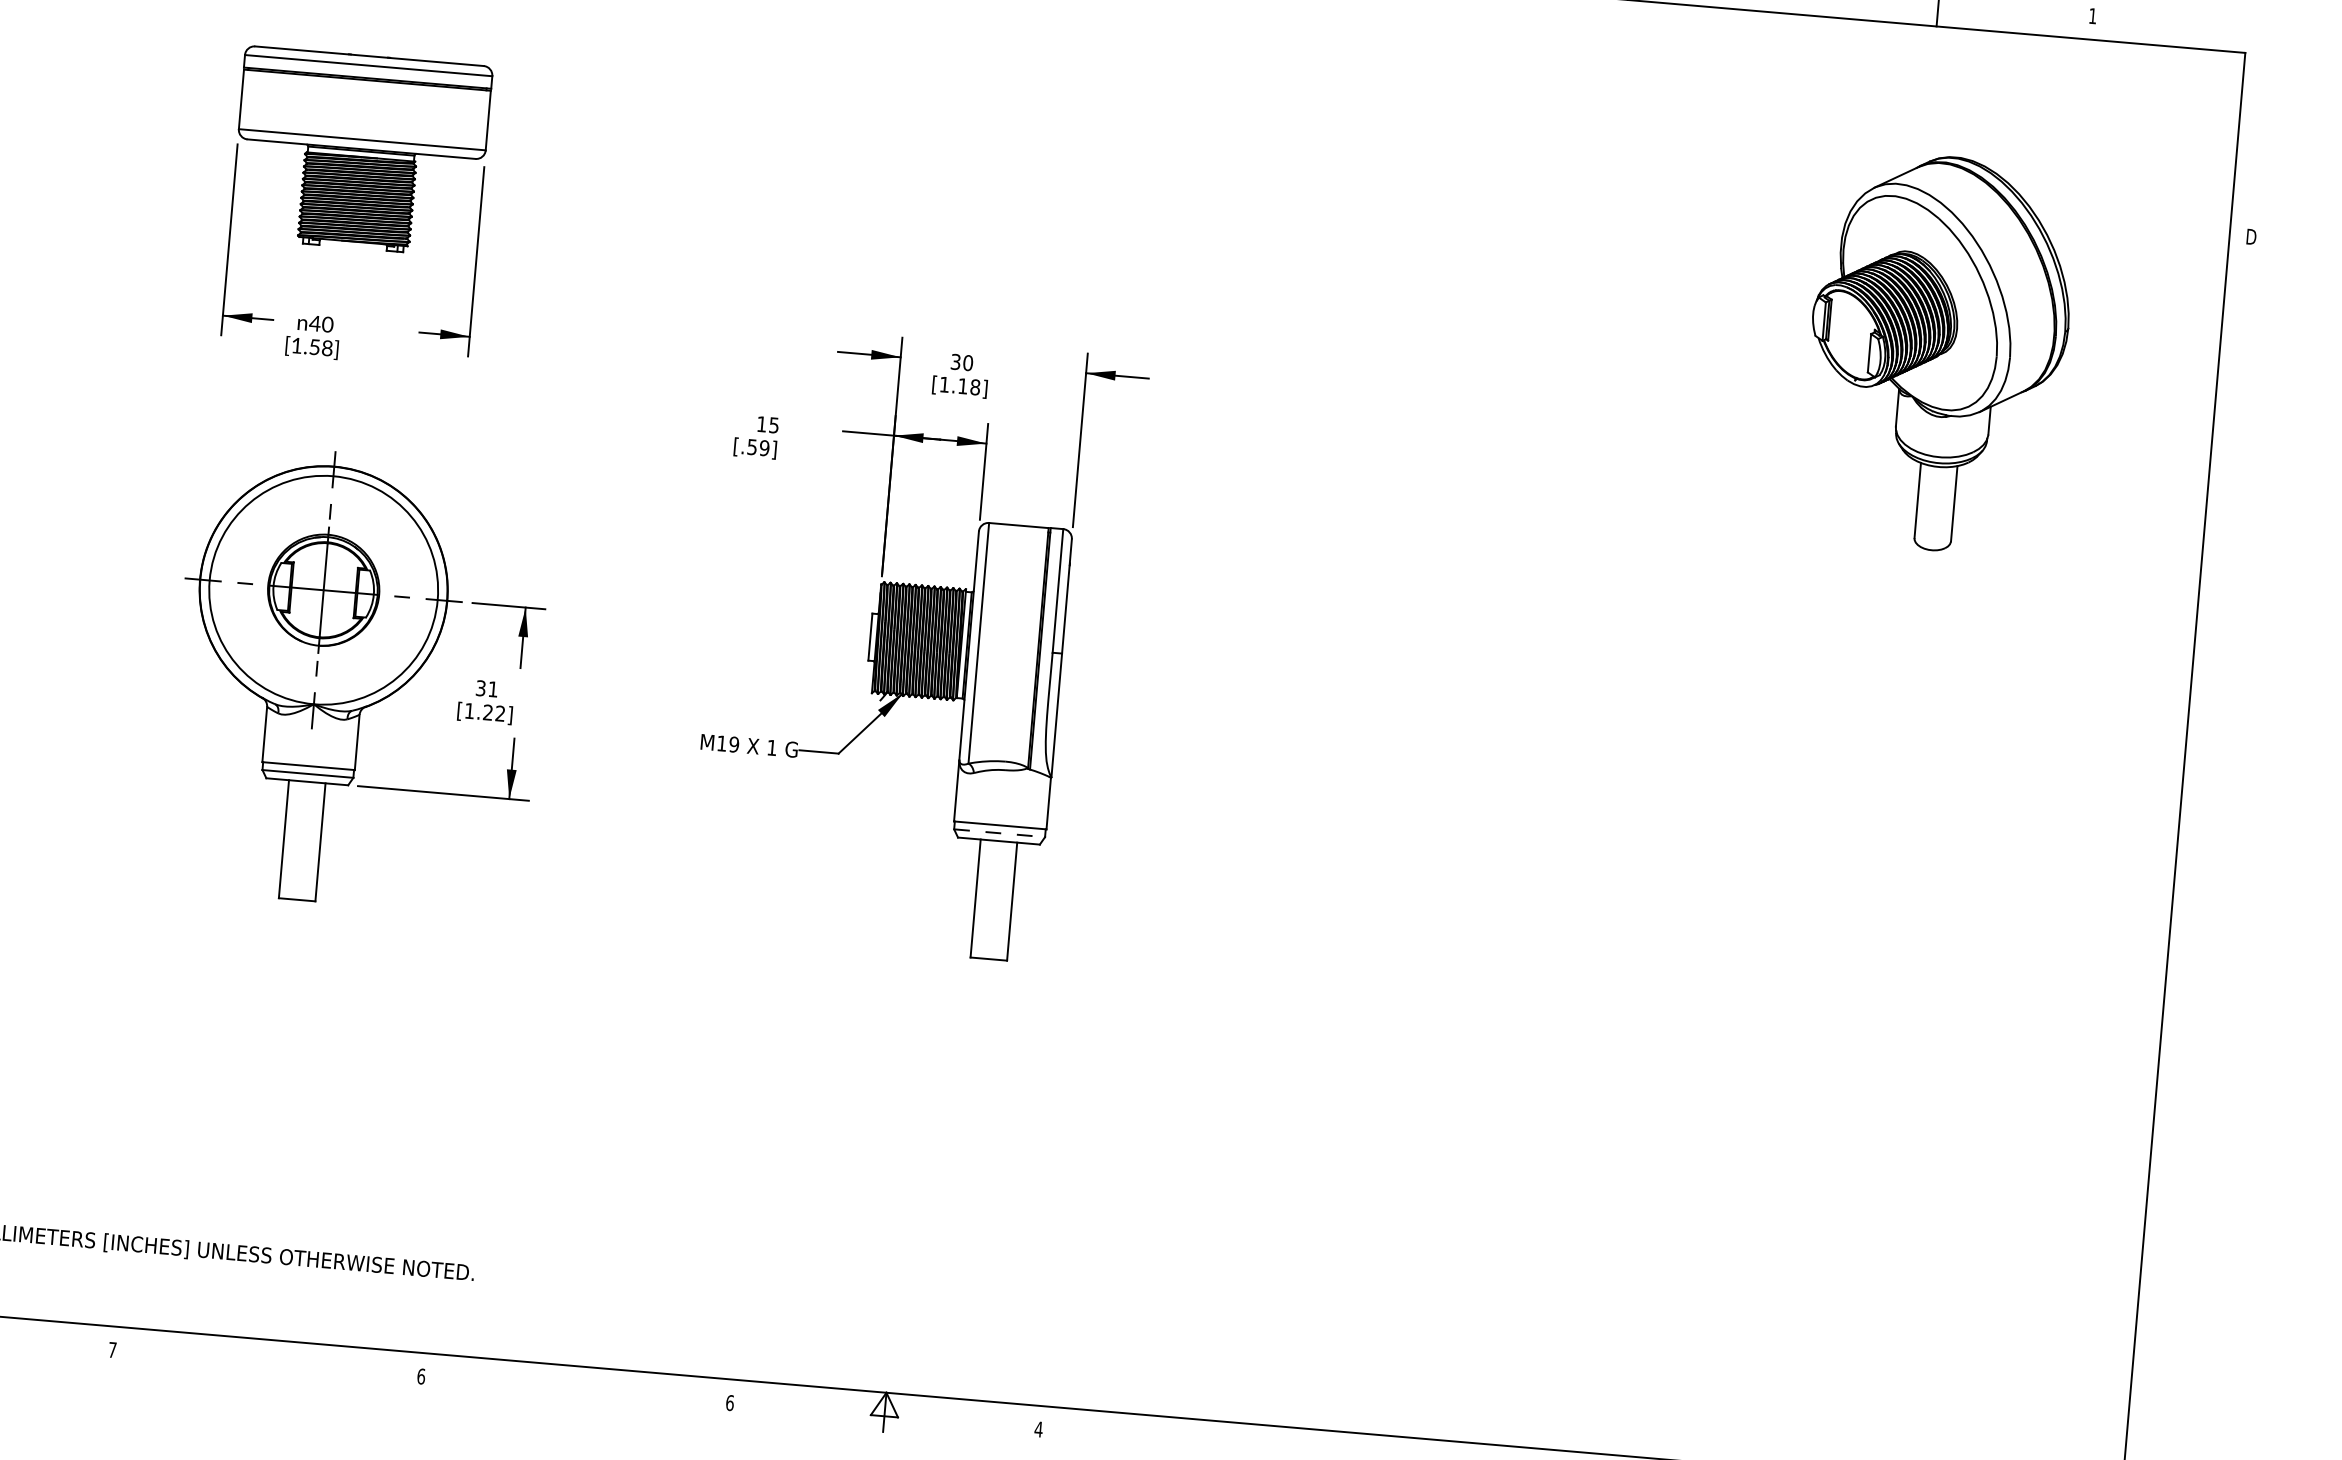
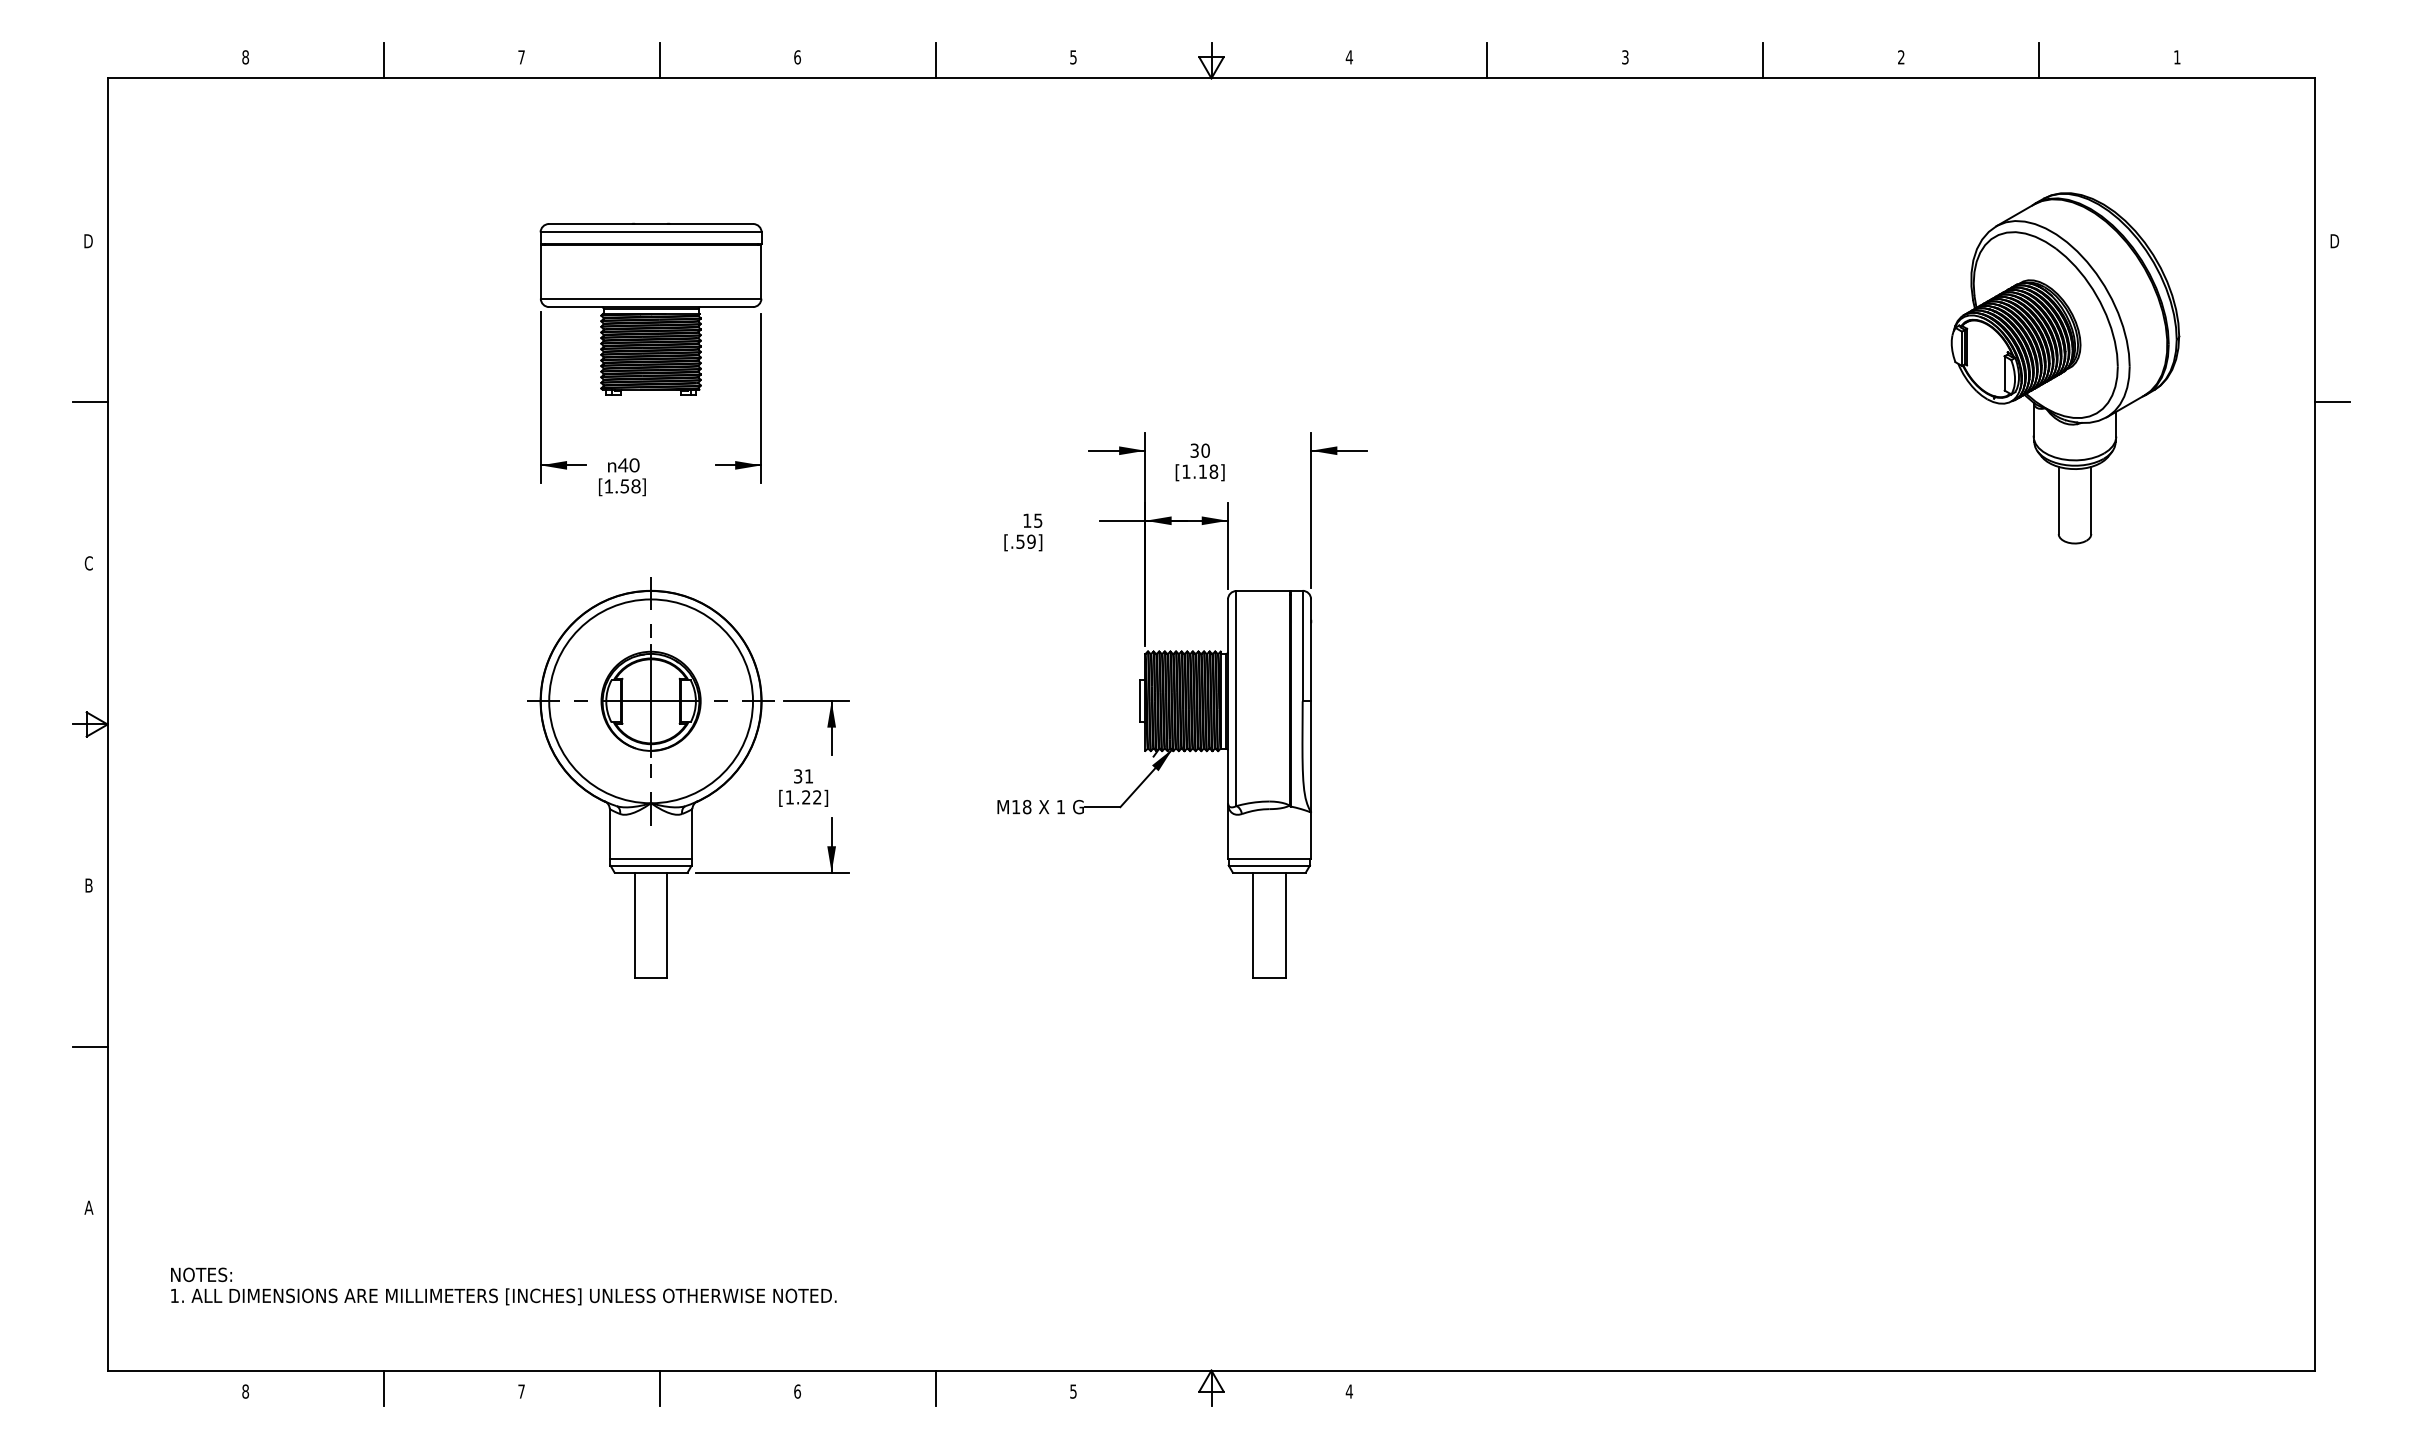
line: (2233, 417) -> (2332, 402), added
text: (733, 745) -> (1026, 807), M19 -> M18
line: (999, 833) -> (1269, 865), dashed -> solid
line: (267, 1358) -> (659, 1387), added
line: (576, 1385) -> (935, 1387), added
text: (730, 1402) -> (1073, 1391), 6 -> 5

